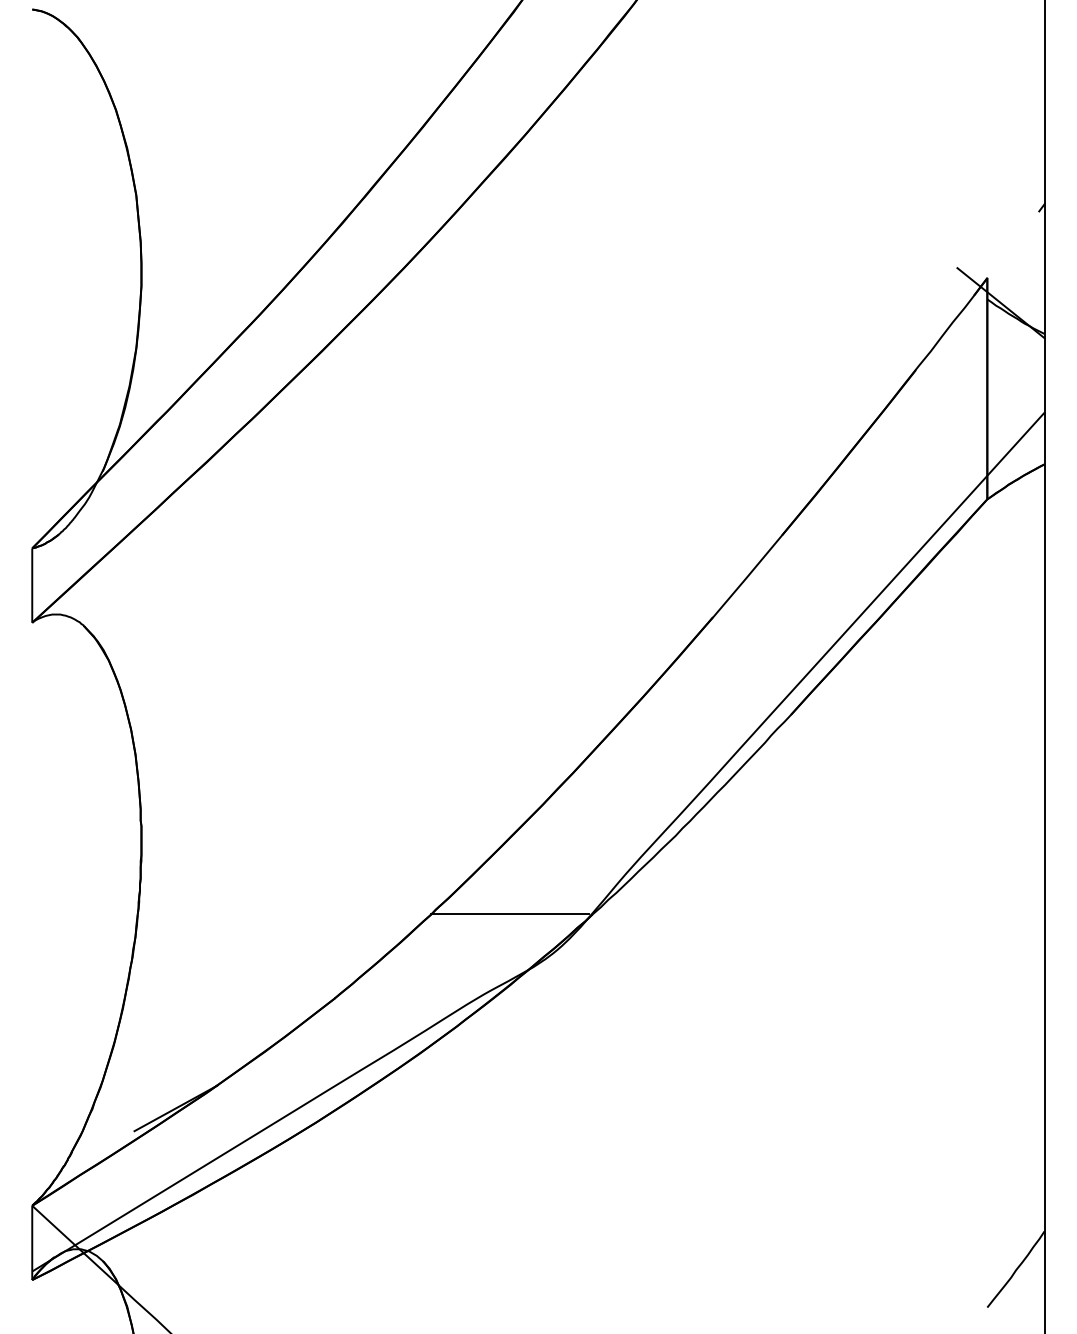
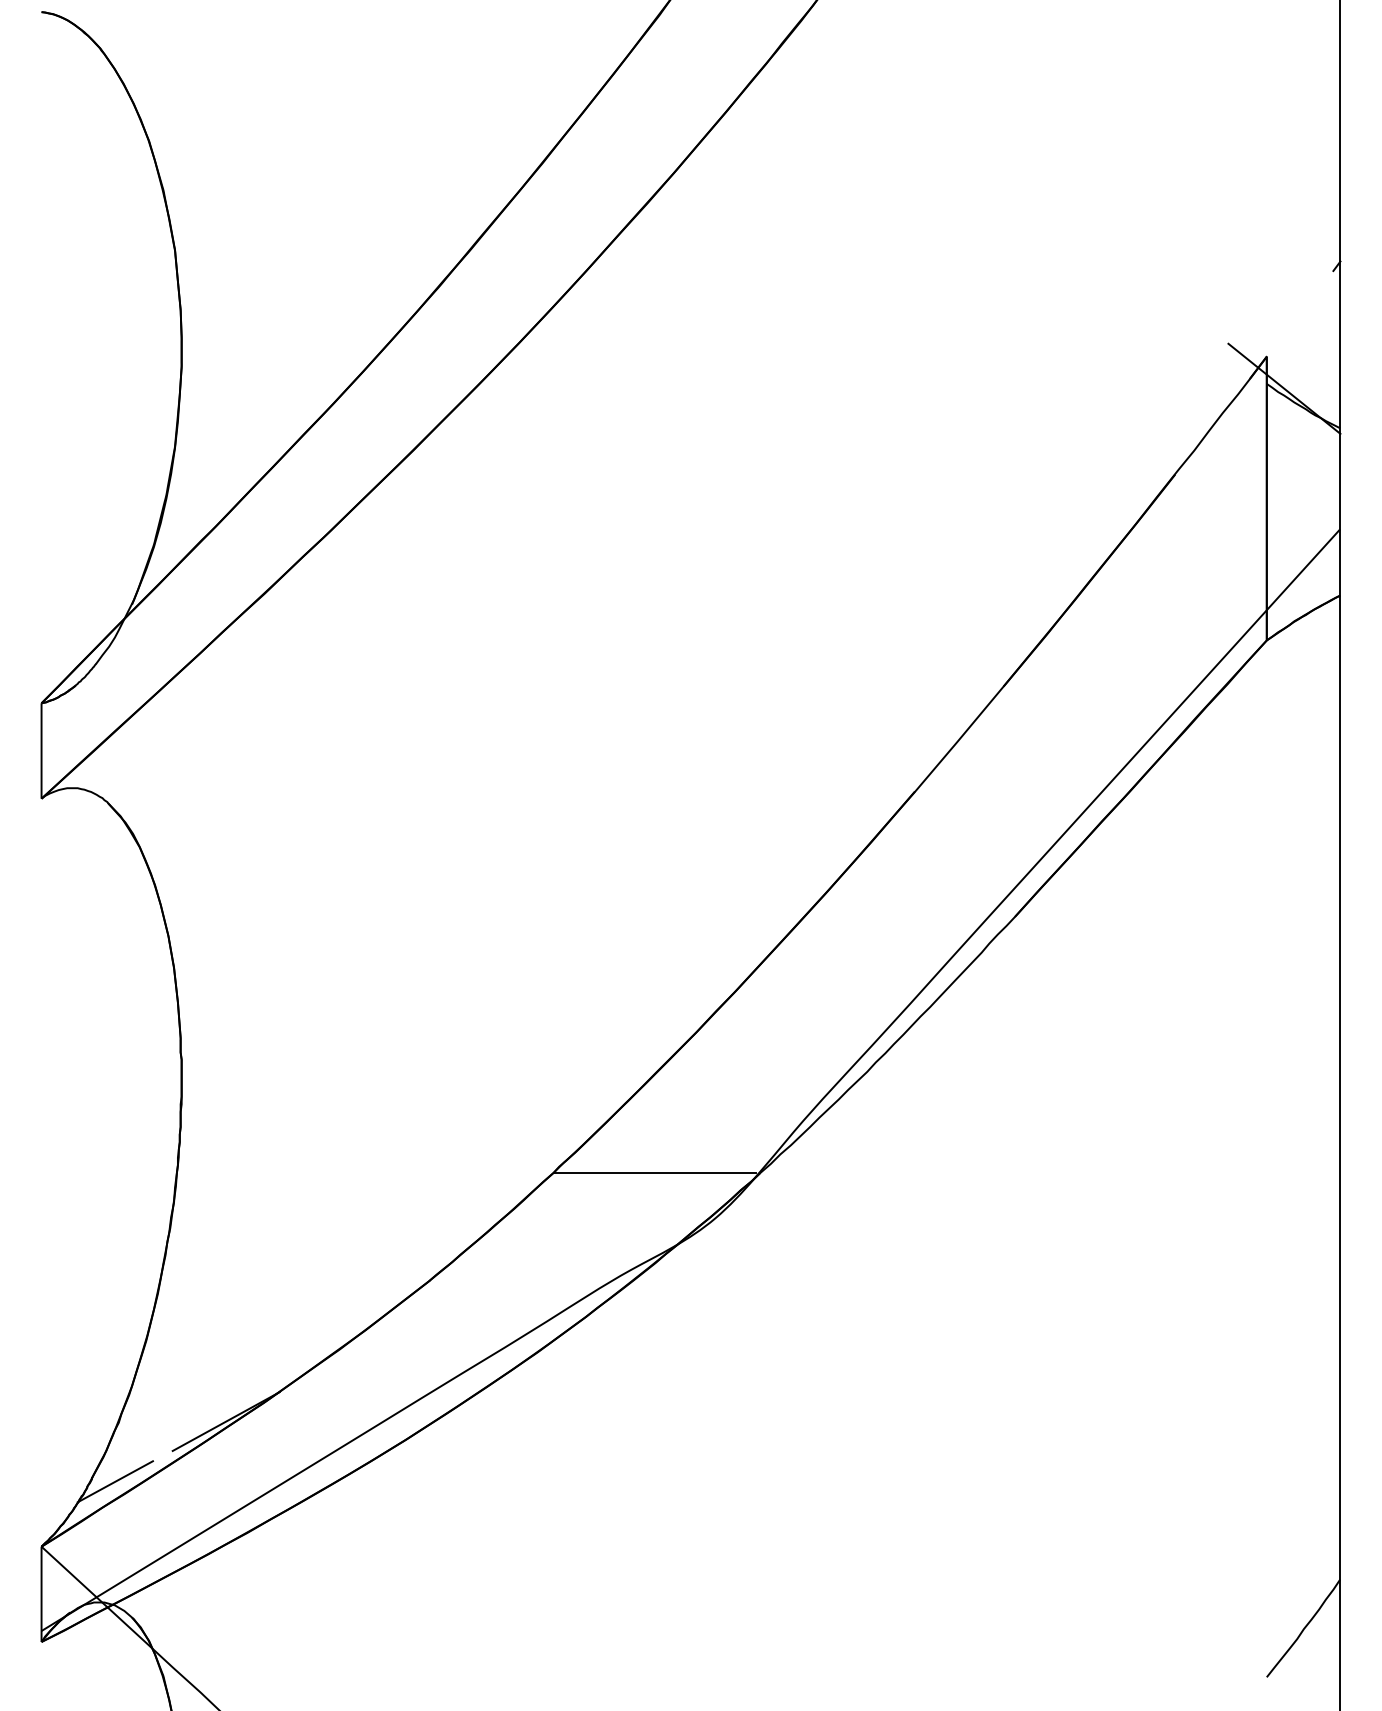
line: (89, 1154) -> (114, 1481), added

